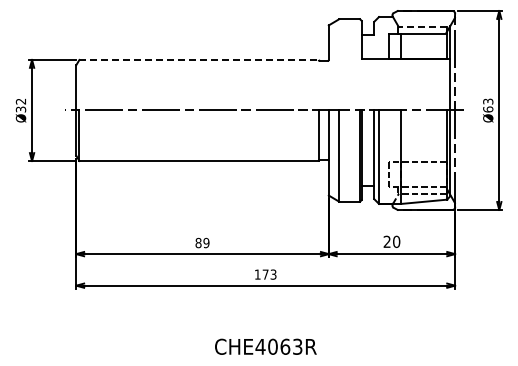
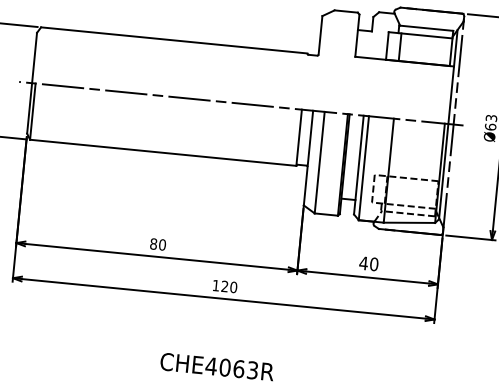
line: (421, 27) -> (425, 28), dashed -> solid
line: (199, 59) -> (174, 39), dashed -> solid
text: (387, 241) -> (364, 262), 20 -> 40
text: (206, 243) -> (162, 245), 89 -> 80
text: (269, 274) -> (229, 286), 173 -> 120

